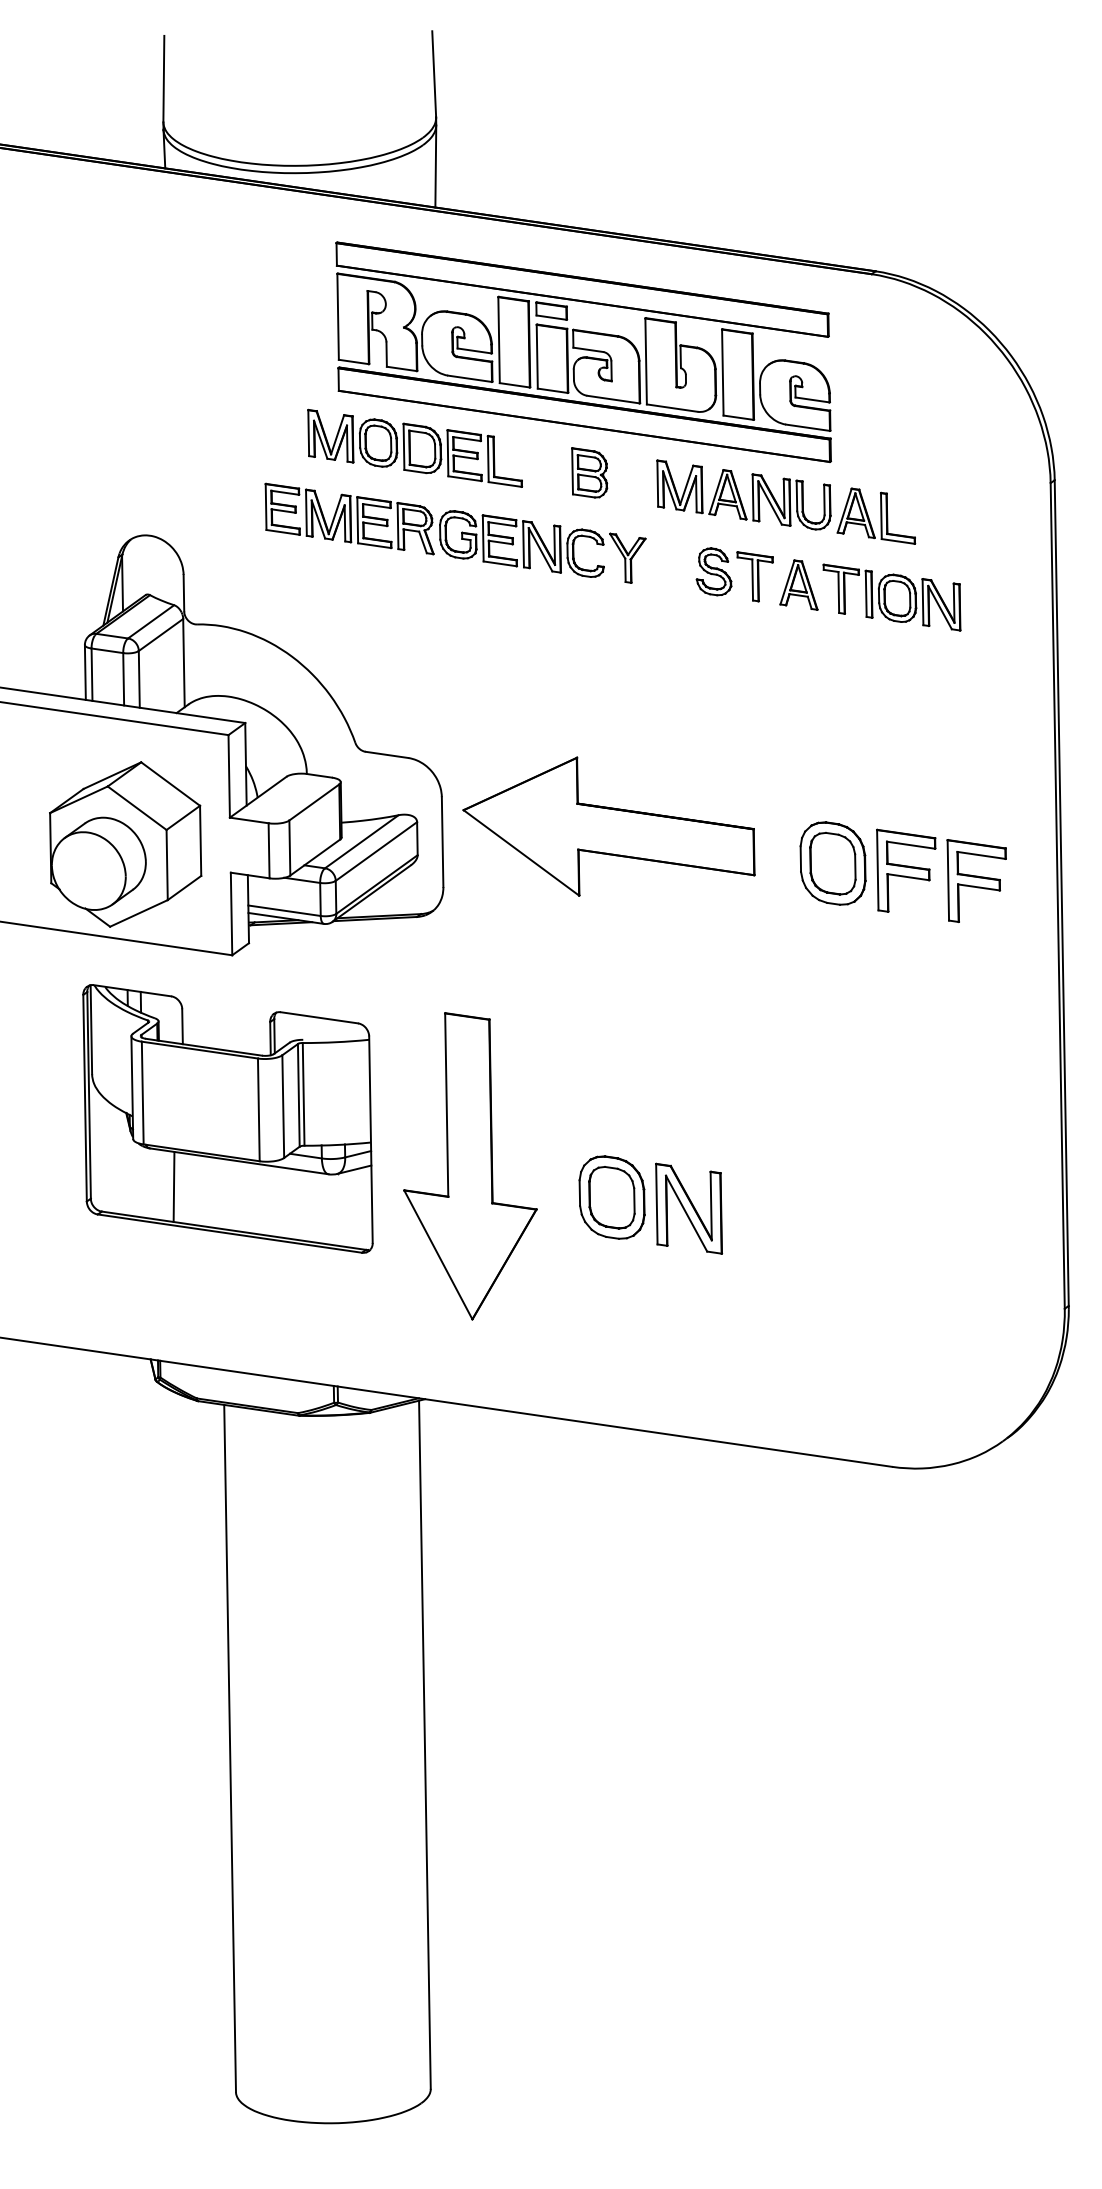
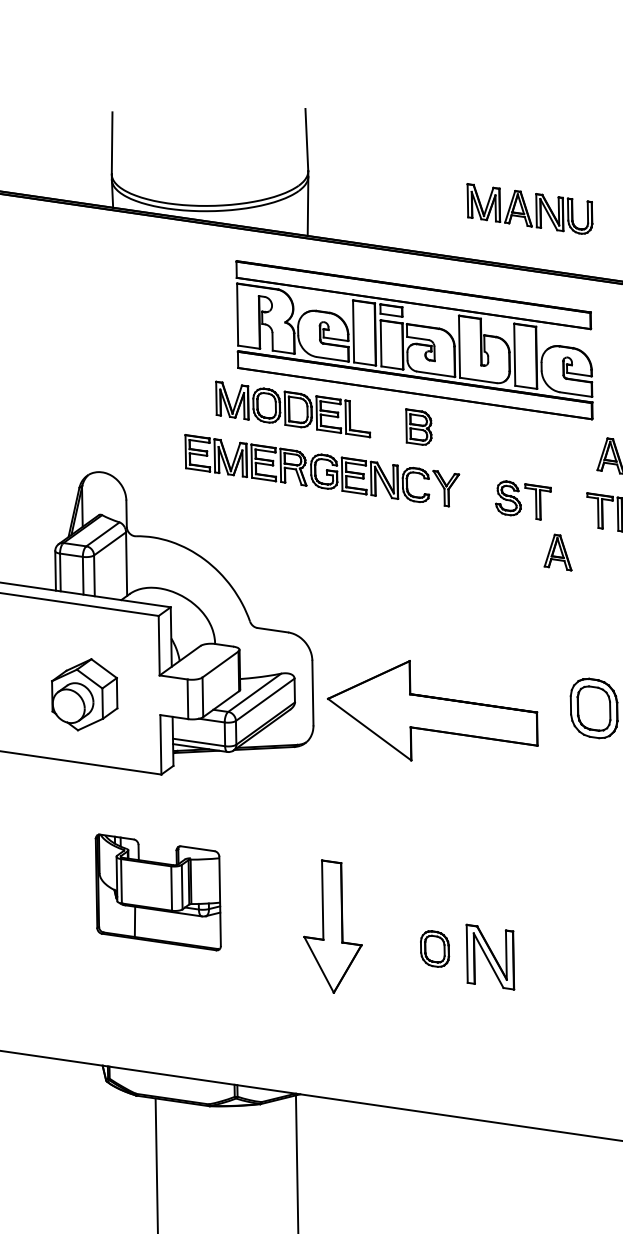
part: (743, 494) -> (529, 208), moved
part: (798, 584) -> (557, 552), moved
part: (608, 826) -> (432, 710), moved
part: (125, 844) -> (84, 694), size x0.6
part: (227, 1118) -> (157, 892), size x0.6
part: (470, 1166) -> (333, 926), size x0.6
part: (611, 1197) -> (434, 949), size x0.6

